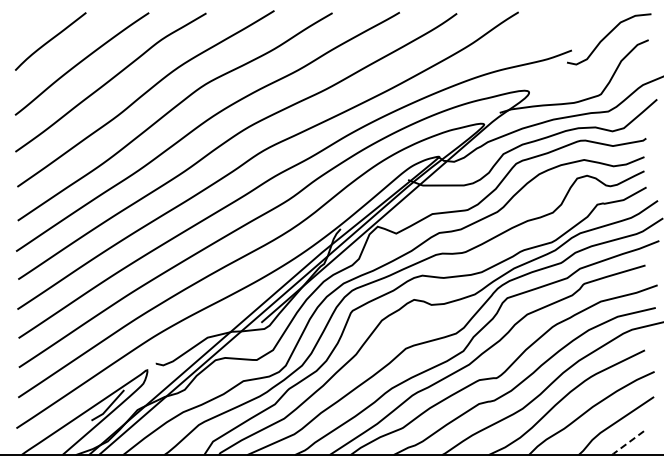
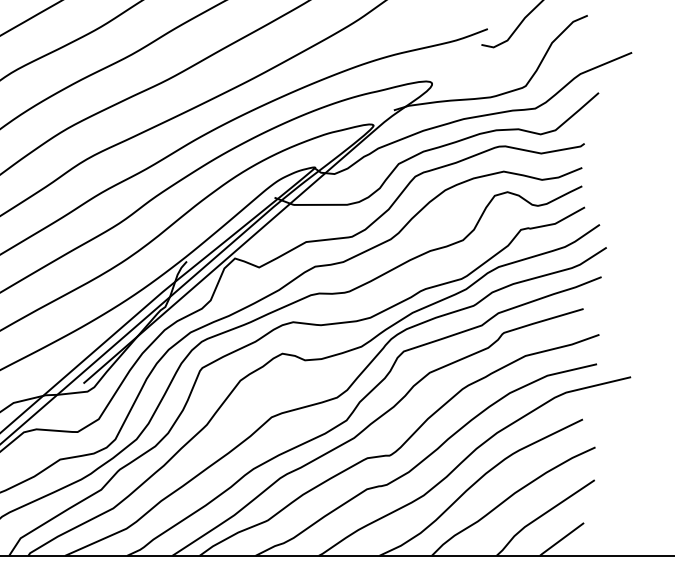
line: (628, 442) -> (561, 539), dashed -> solid

